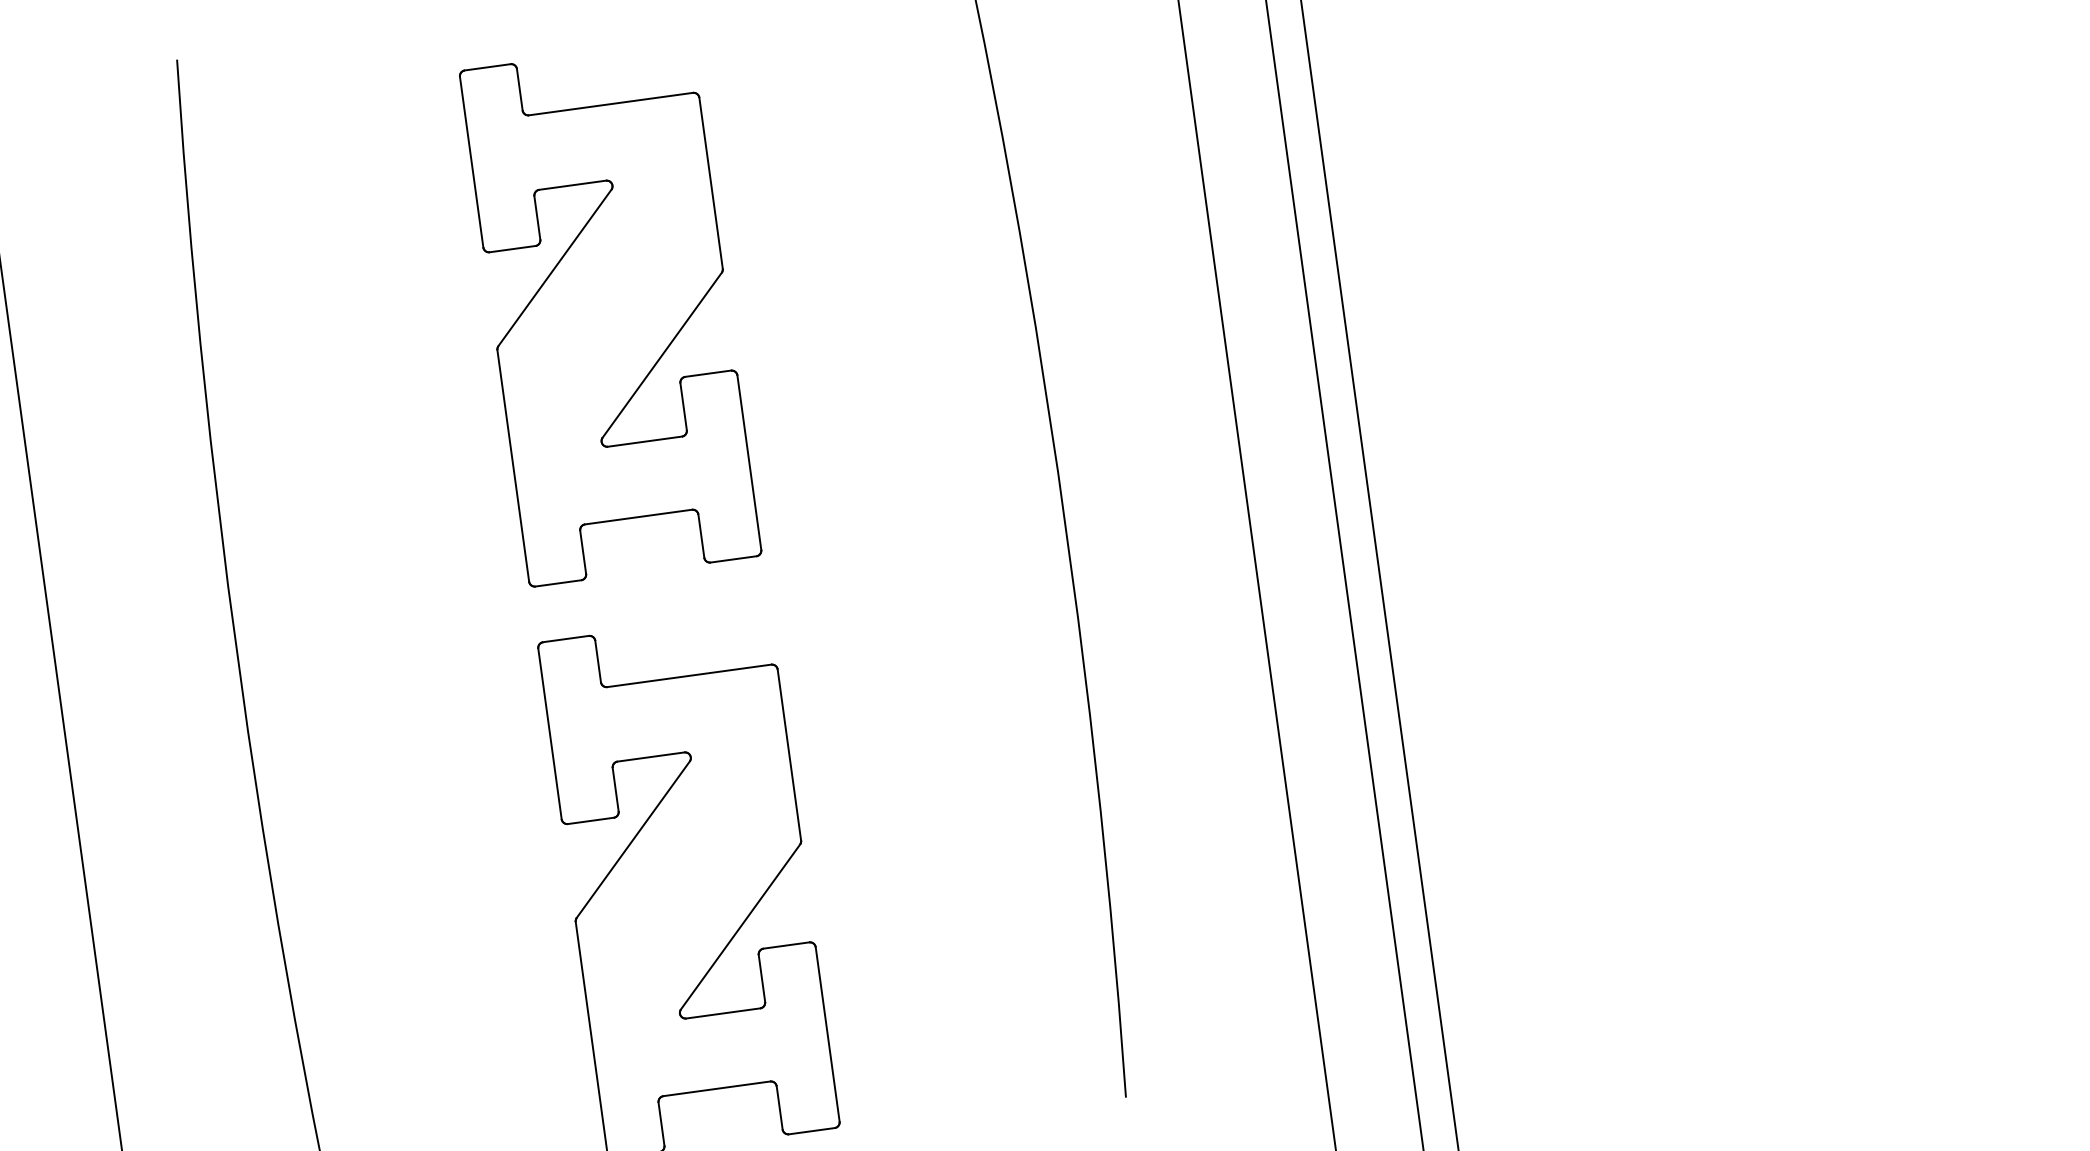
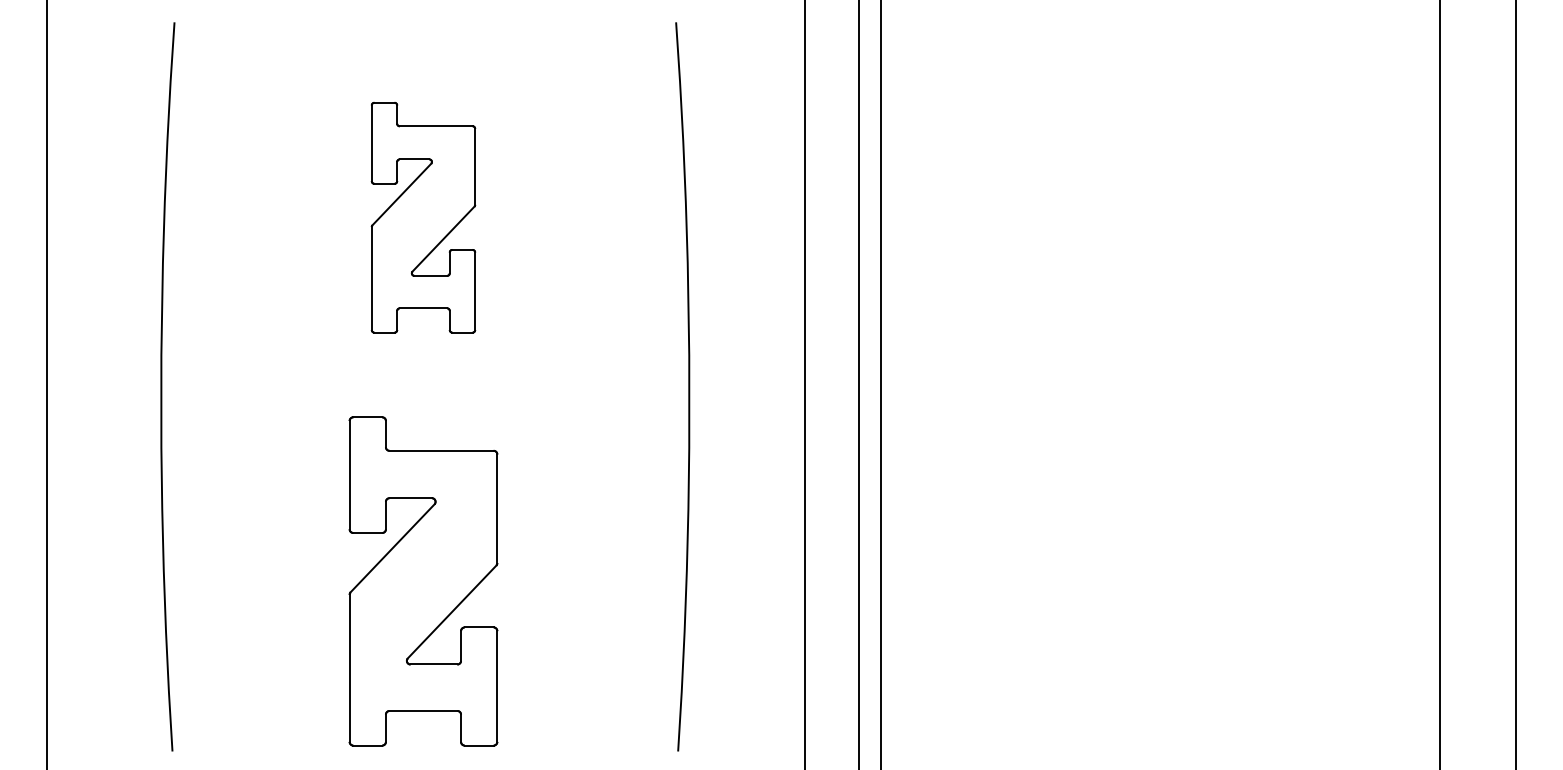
part: (610, 312) -> (423, 217), size x0.7

